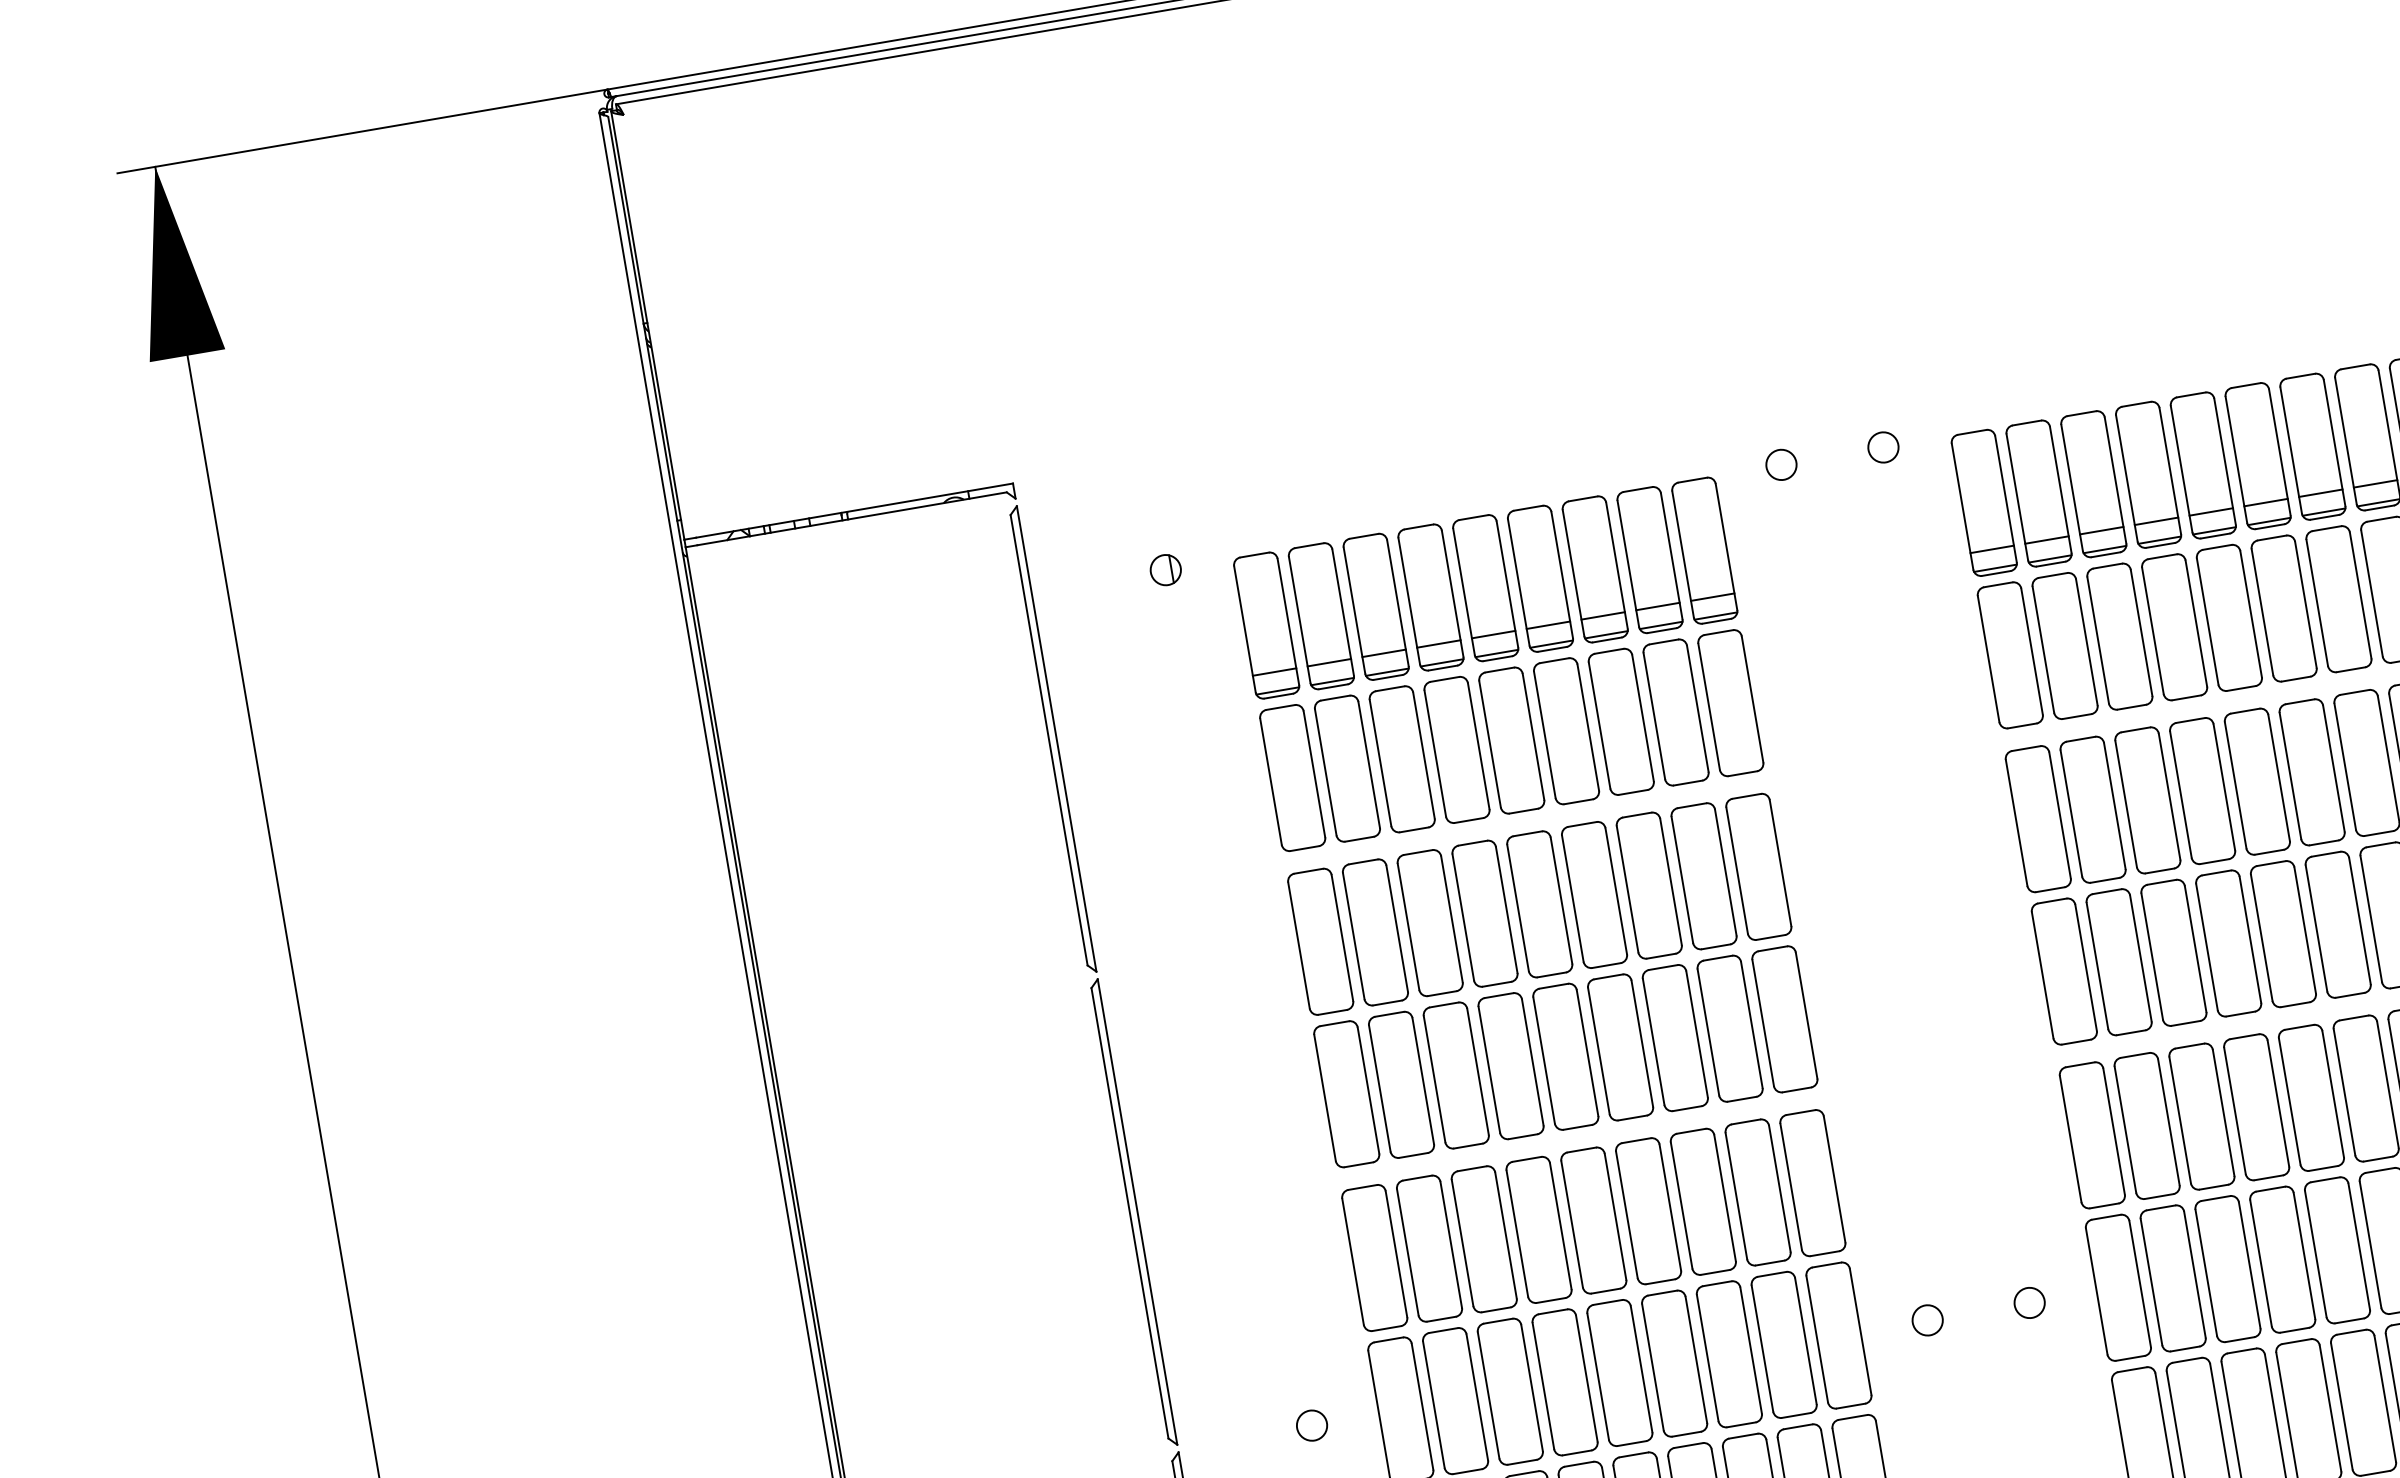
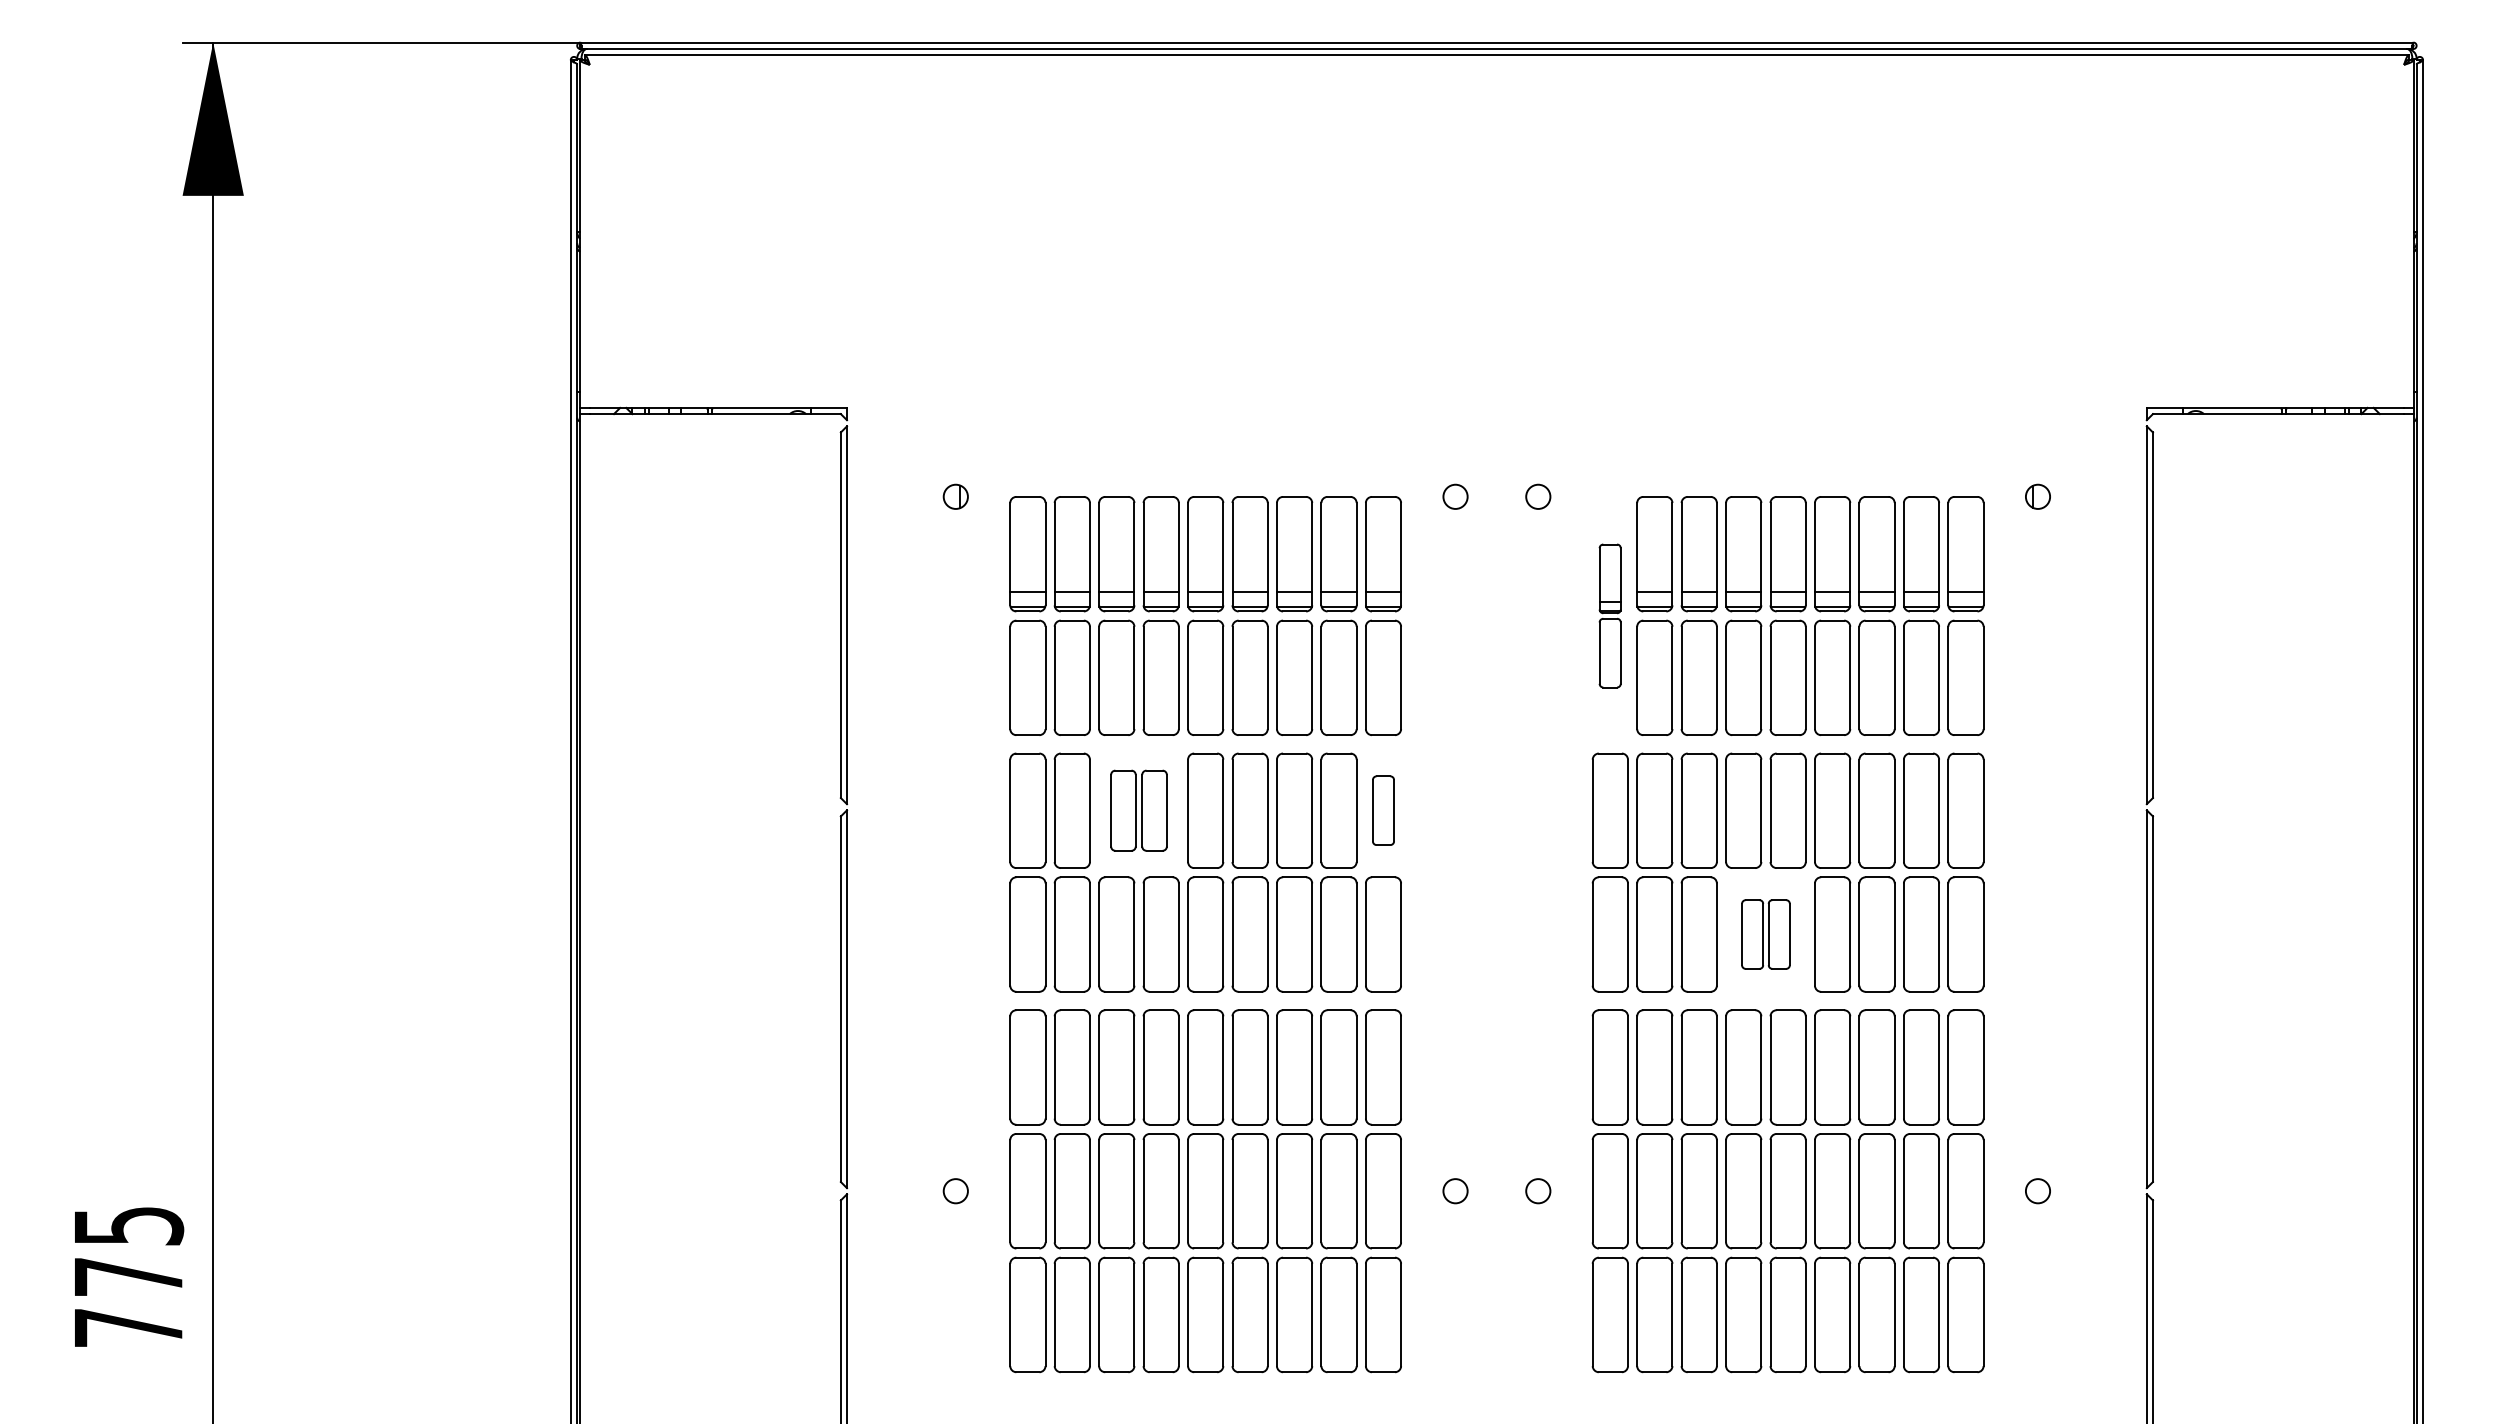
part: (1996, 578) -> (1609, 615), size x0.6
part: (1758, 866) -> (1383, 810), size x0.6
part: (1456, 918) -> (1138, 810), size x0.7
part: (2255, 938) -> (1765, 934), size x0.6

